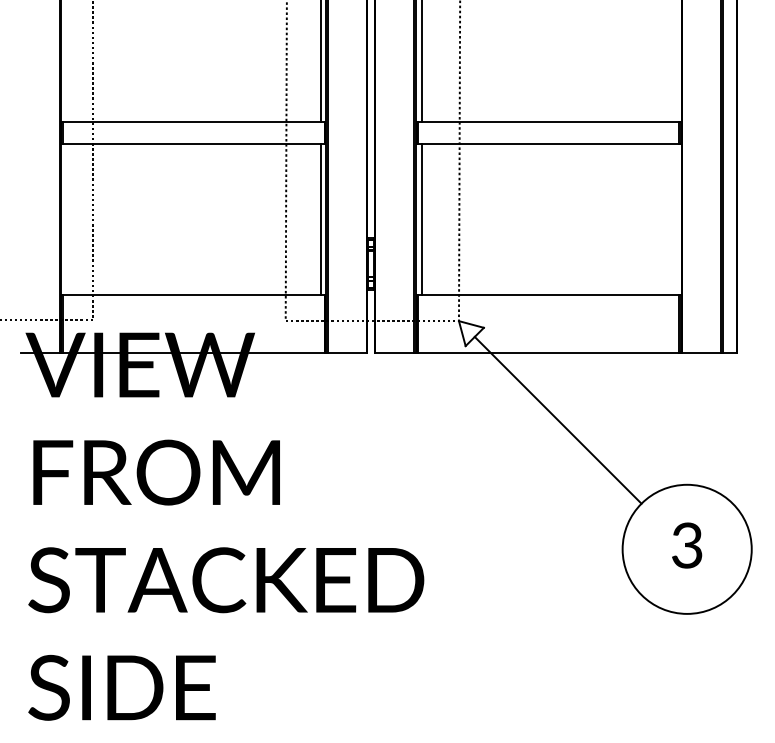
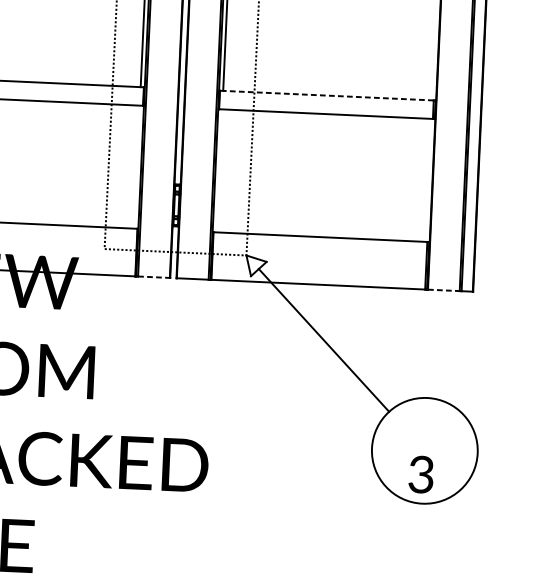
line: (548, 121) -> (327, 95), solid -> dashed
line: (320, 219) -> (136, 167), removed
line: (421, 219) -> (219, 170), removed
line: (347, 352) -> (154, 277), solid -> dashed
line: (701, 352) -> (443, 290), solid -> dashed
text: (687, 545) -> (421, 474), moved

